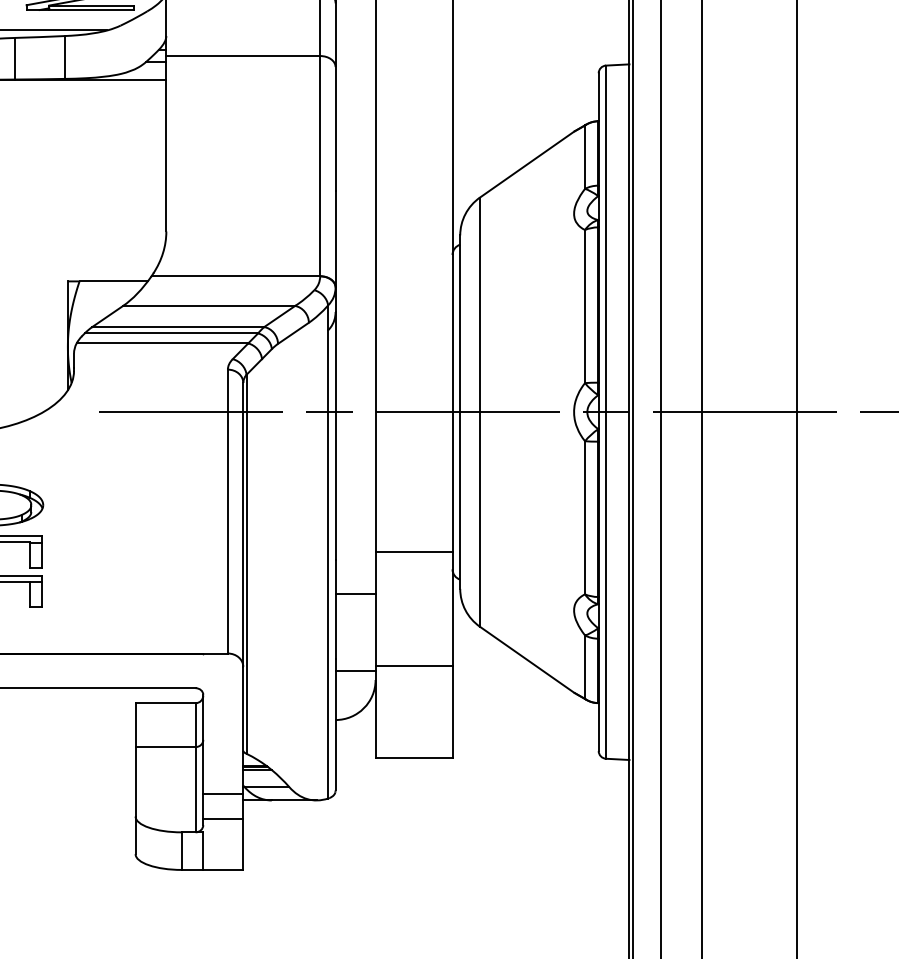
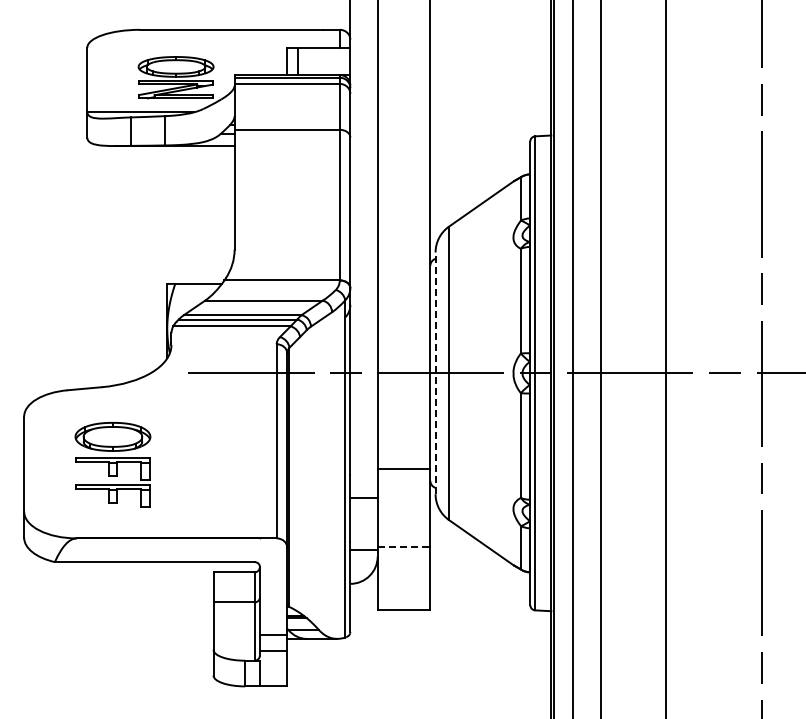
line: (460, 412) -> (435, 373), solid -> dashed
line: (414, 666) -> (404, 547), solid -> dashed

